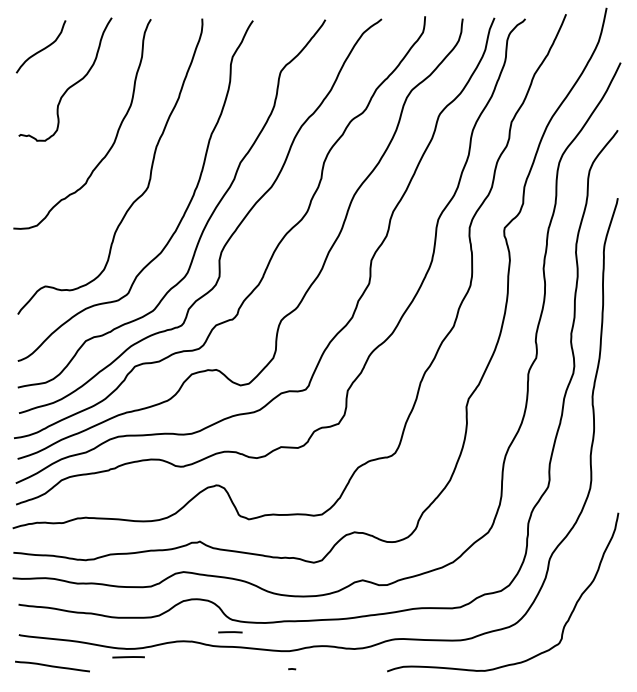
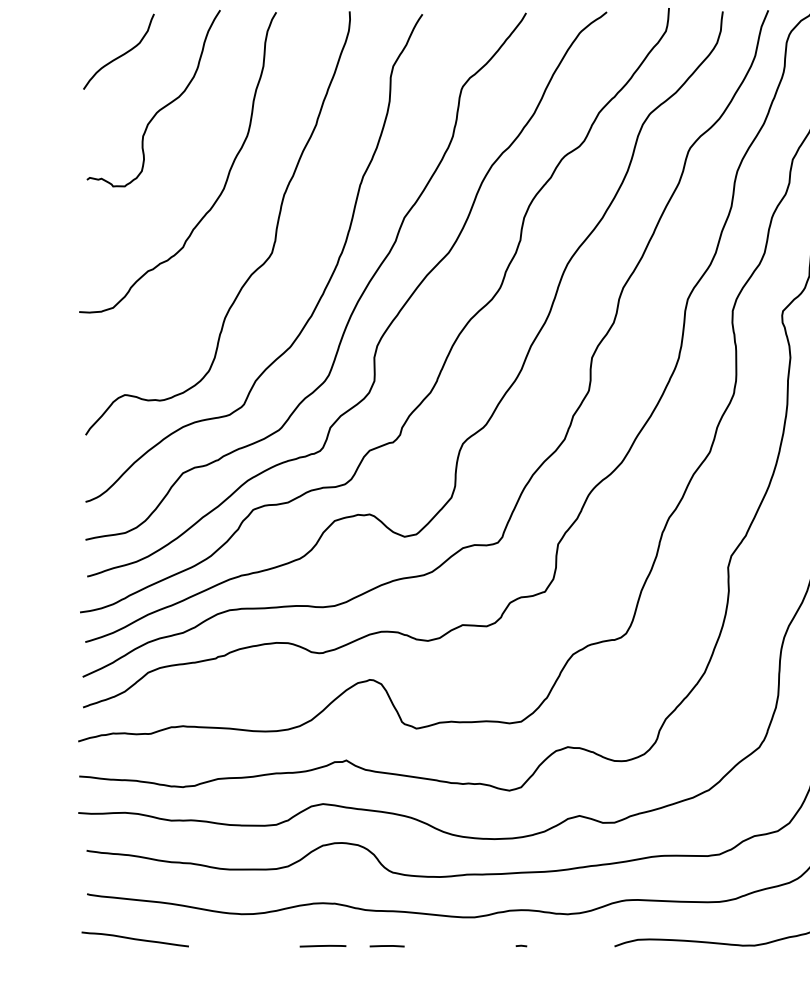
line: (230, 632) -> (387, 946), moved
line: (128, 657) -> (322, 946), moved
line: (292, 669) -> (521, 946), moved

